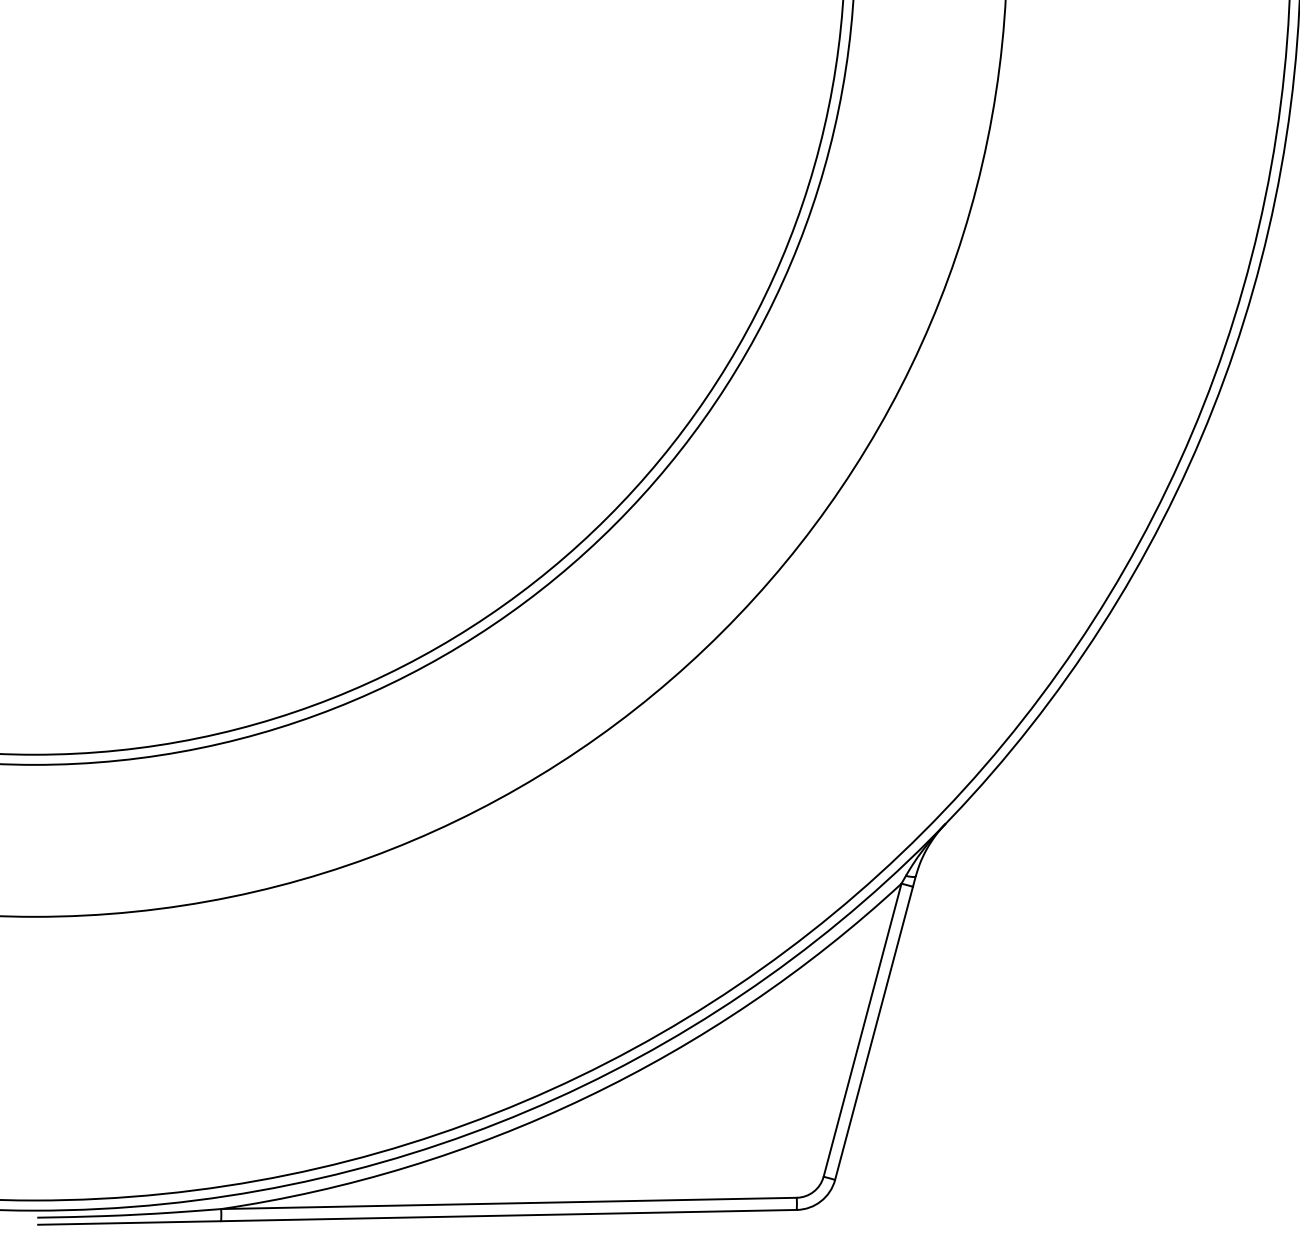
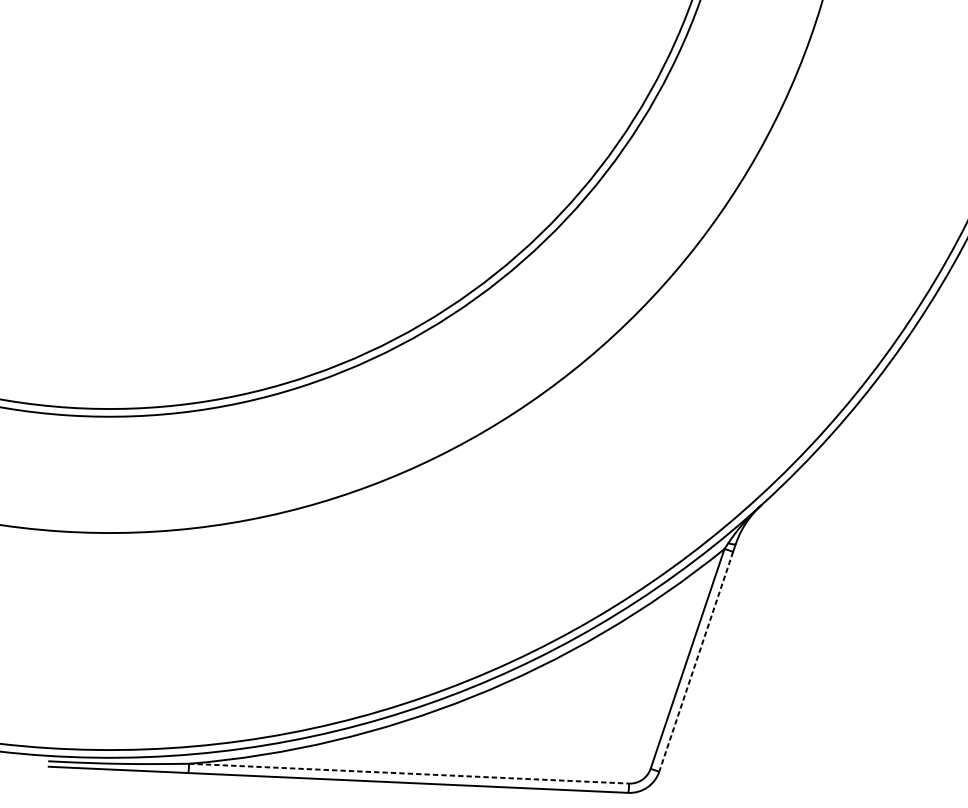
line: (874, 1033) -> (696, 661), solid -> dashed
line: (509, 1203) -> (409, 773), solid -> dashed

